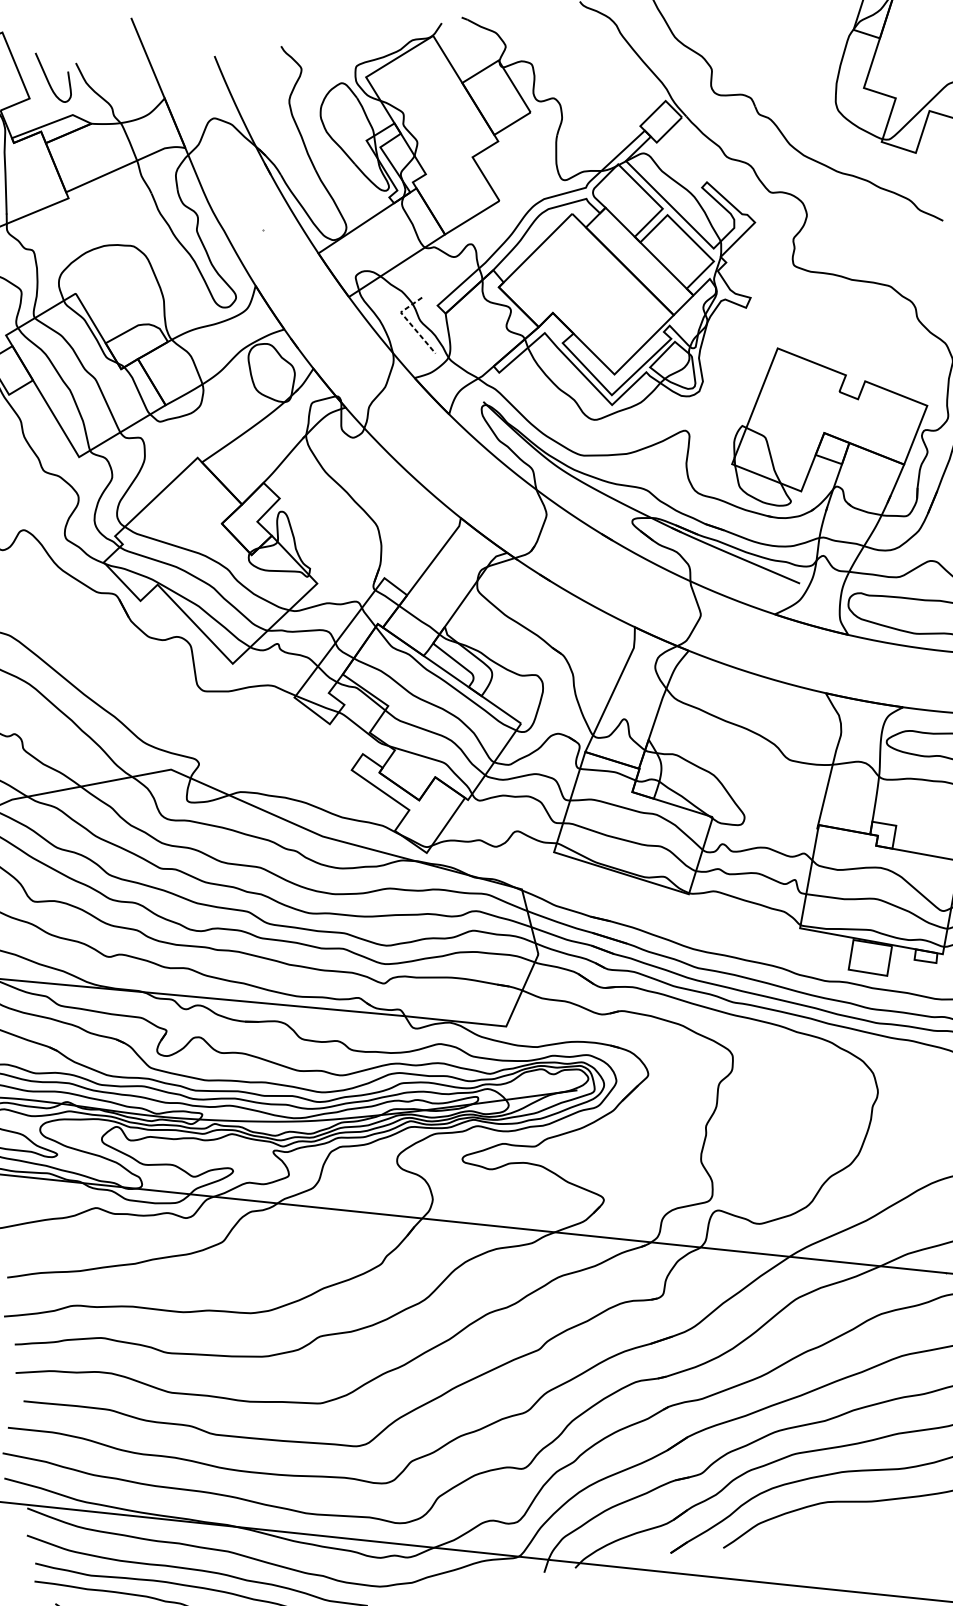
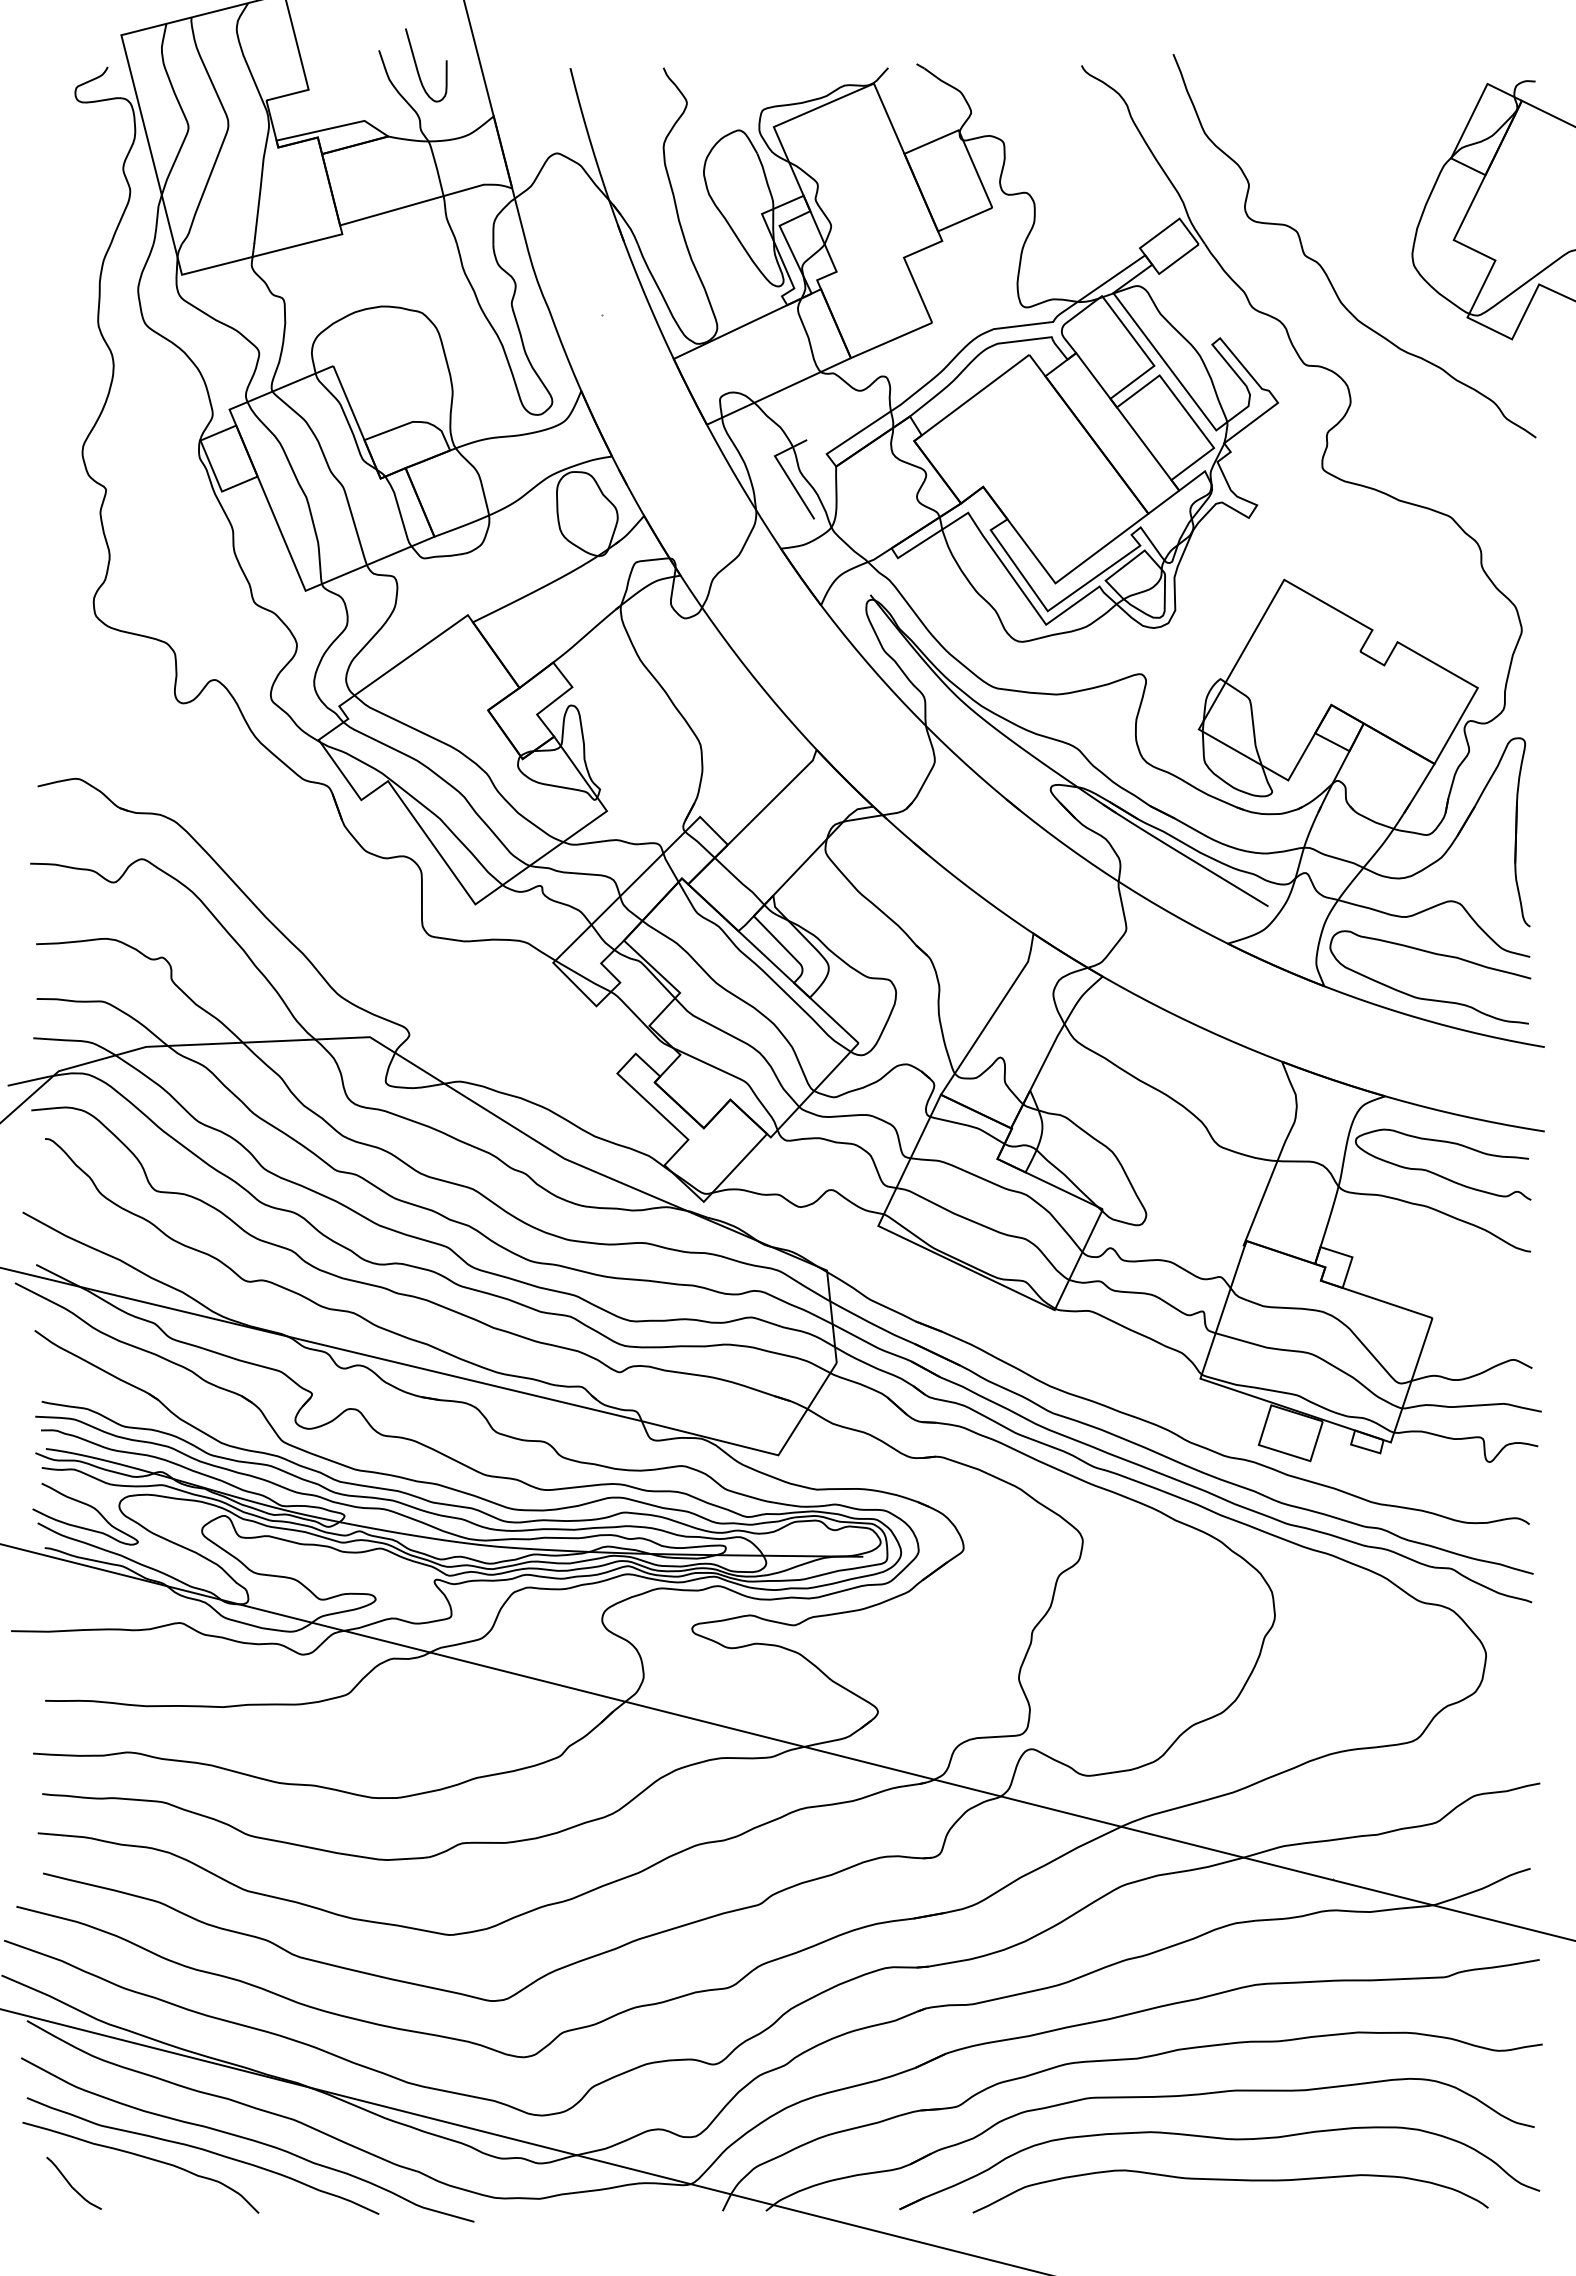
curve: (48, 80) -> (418, 69), moved
line: (409, 323) -> (784, 472), dashed -> solid

